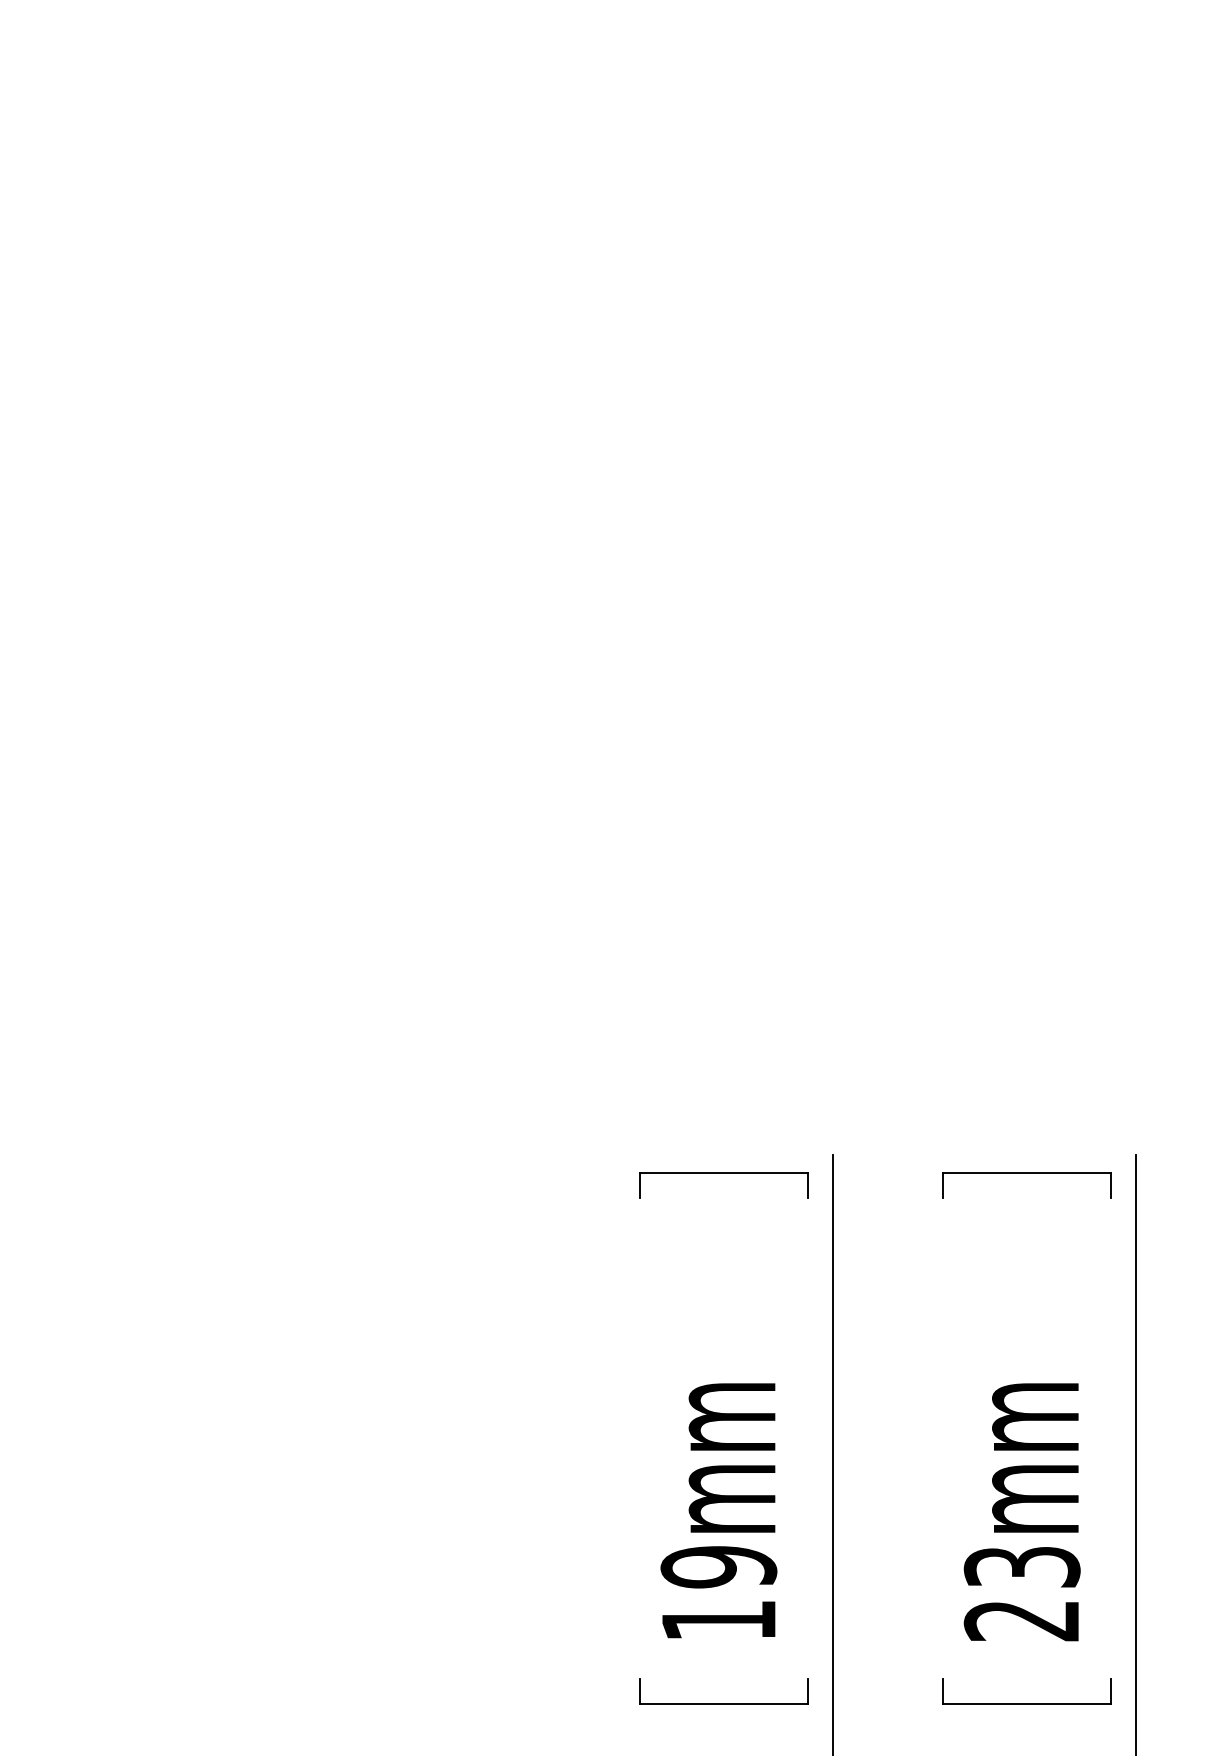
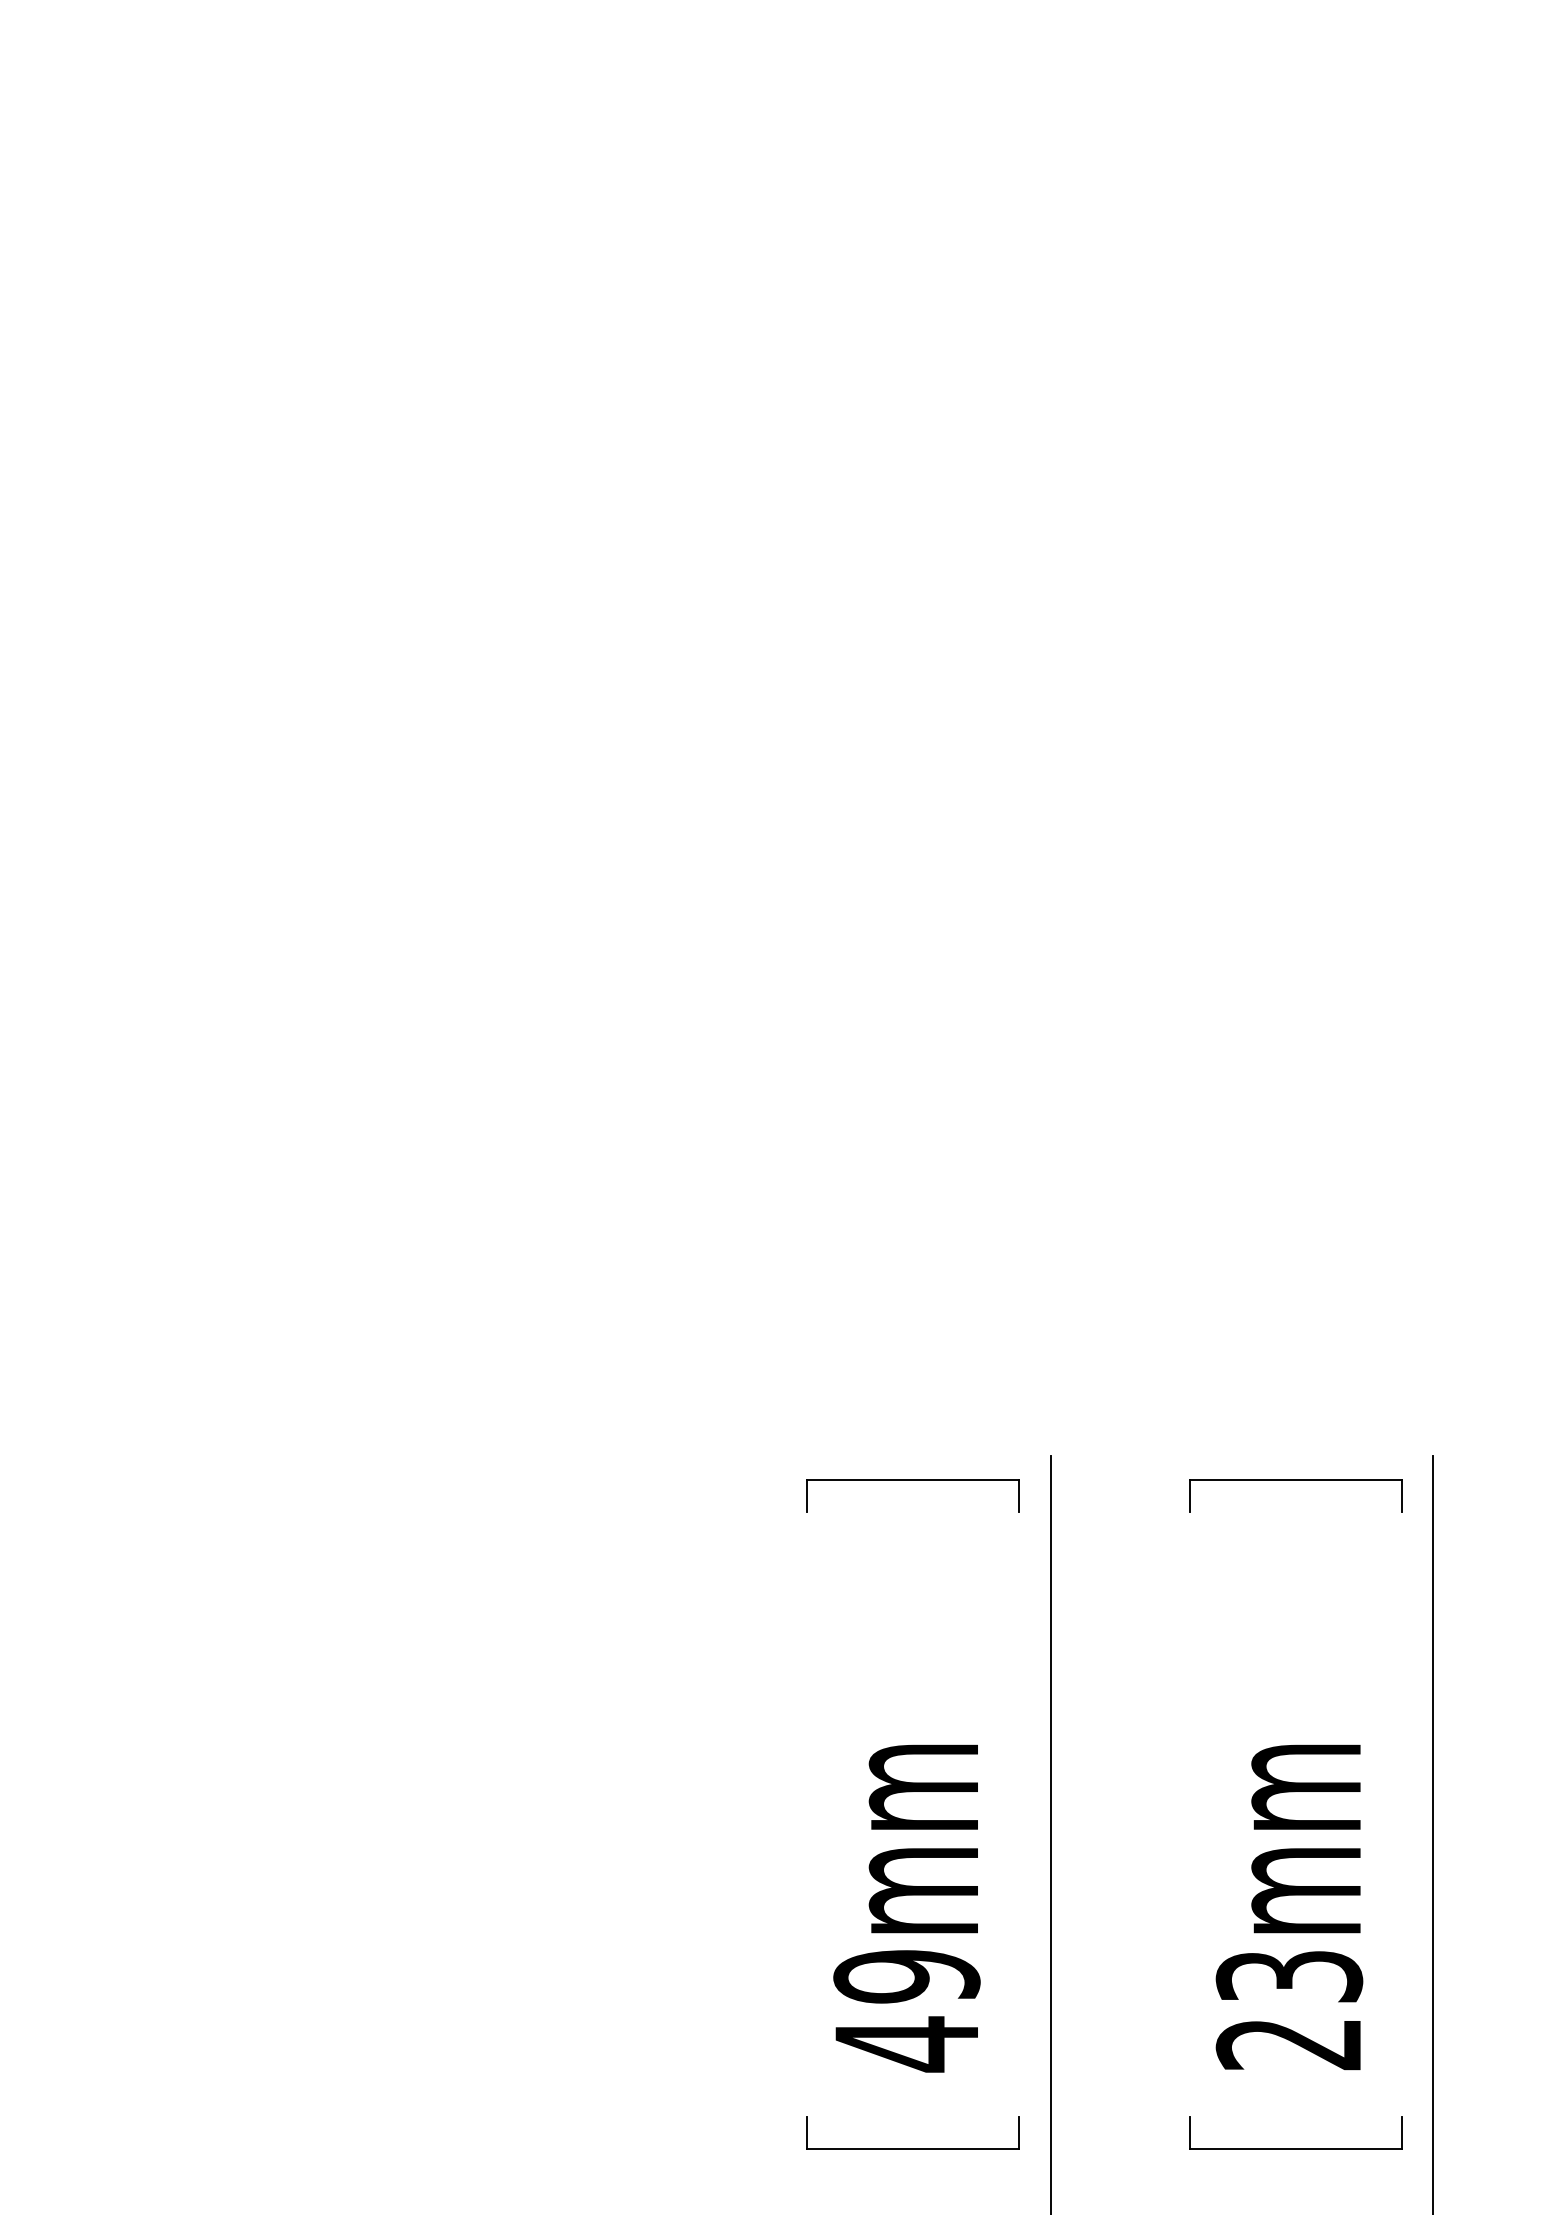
text: (718, 1620) -> (906, 2044), 19mm -> 49mm

